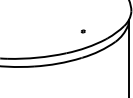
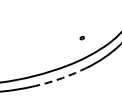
arc: (58, 63) -> (59, 79), solid -> dashed

